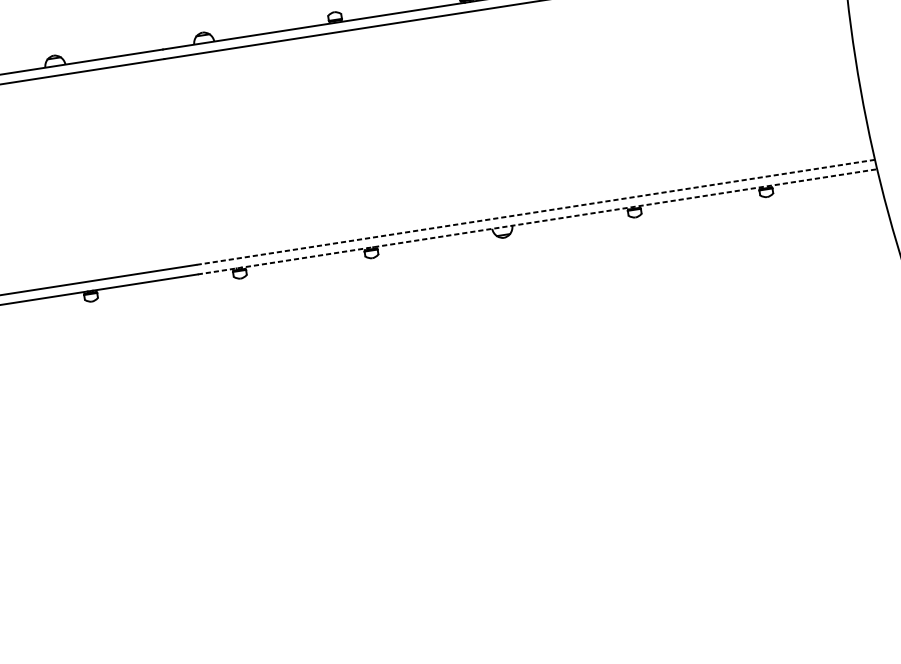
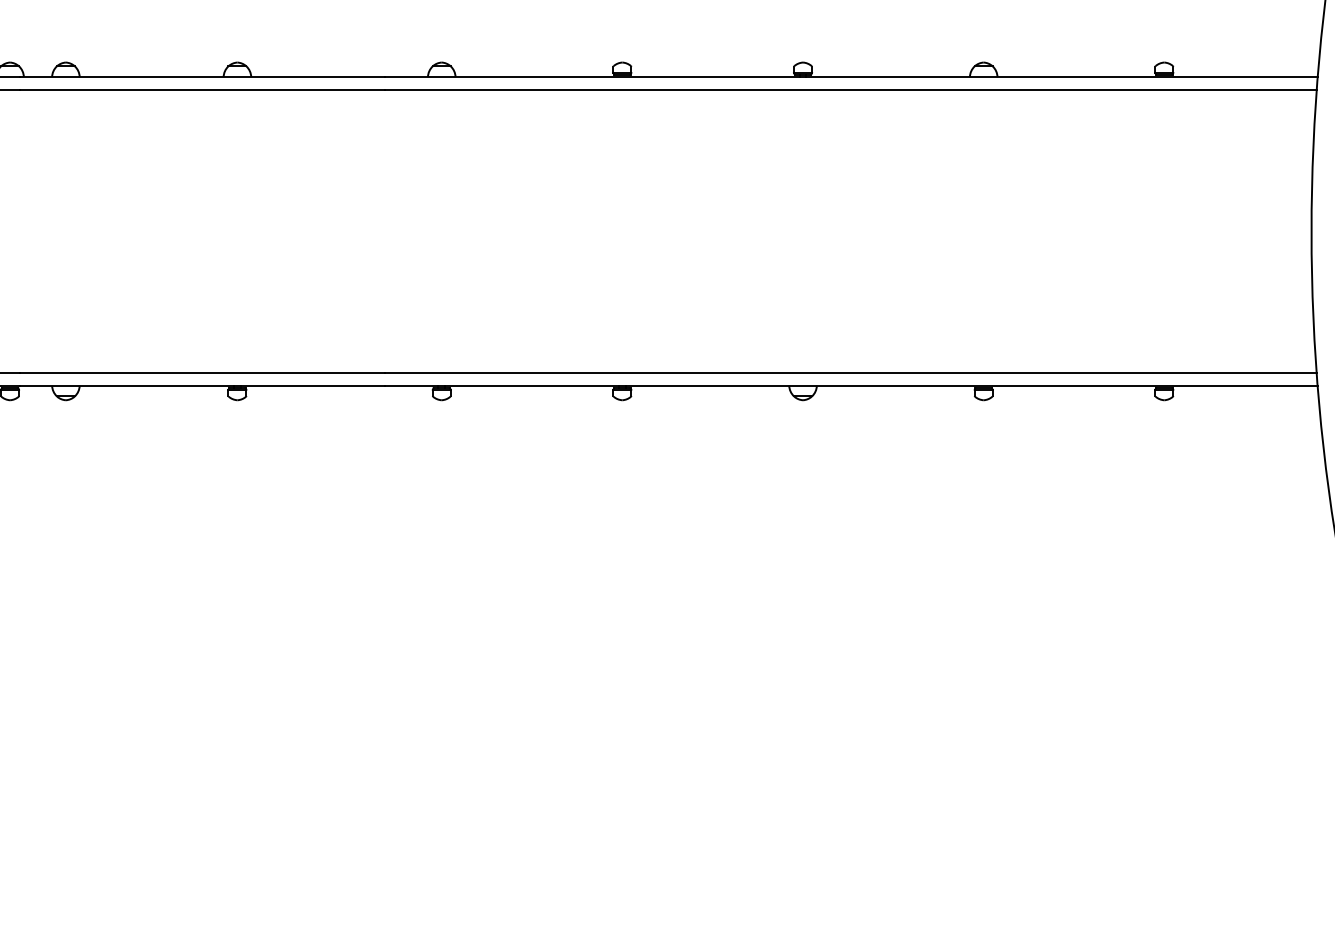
line: (535, 212) -> (850, 372), dashed -> solid
line: (537, 221) -> (851, 385), dashed -> solid

